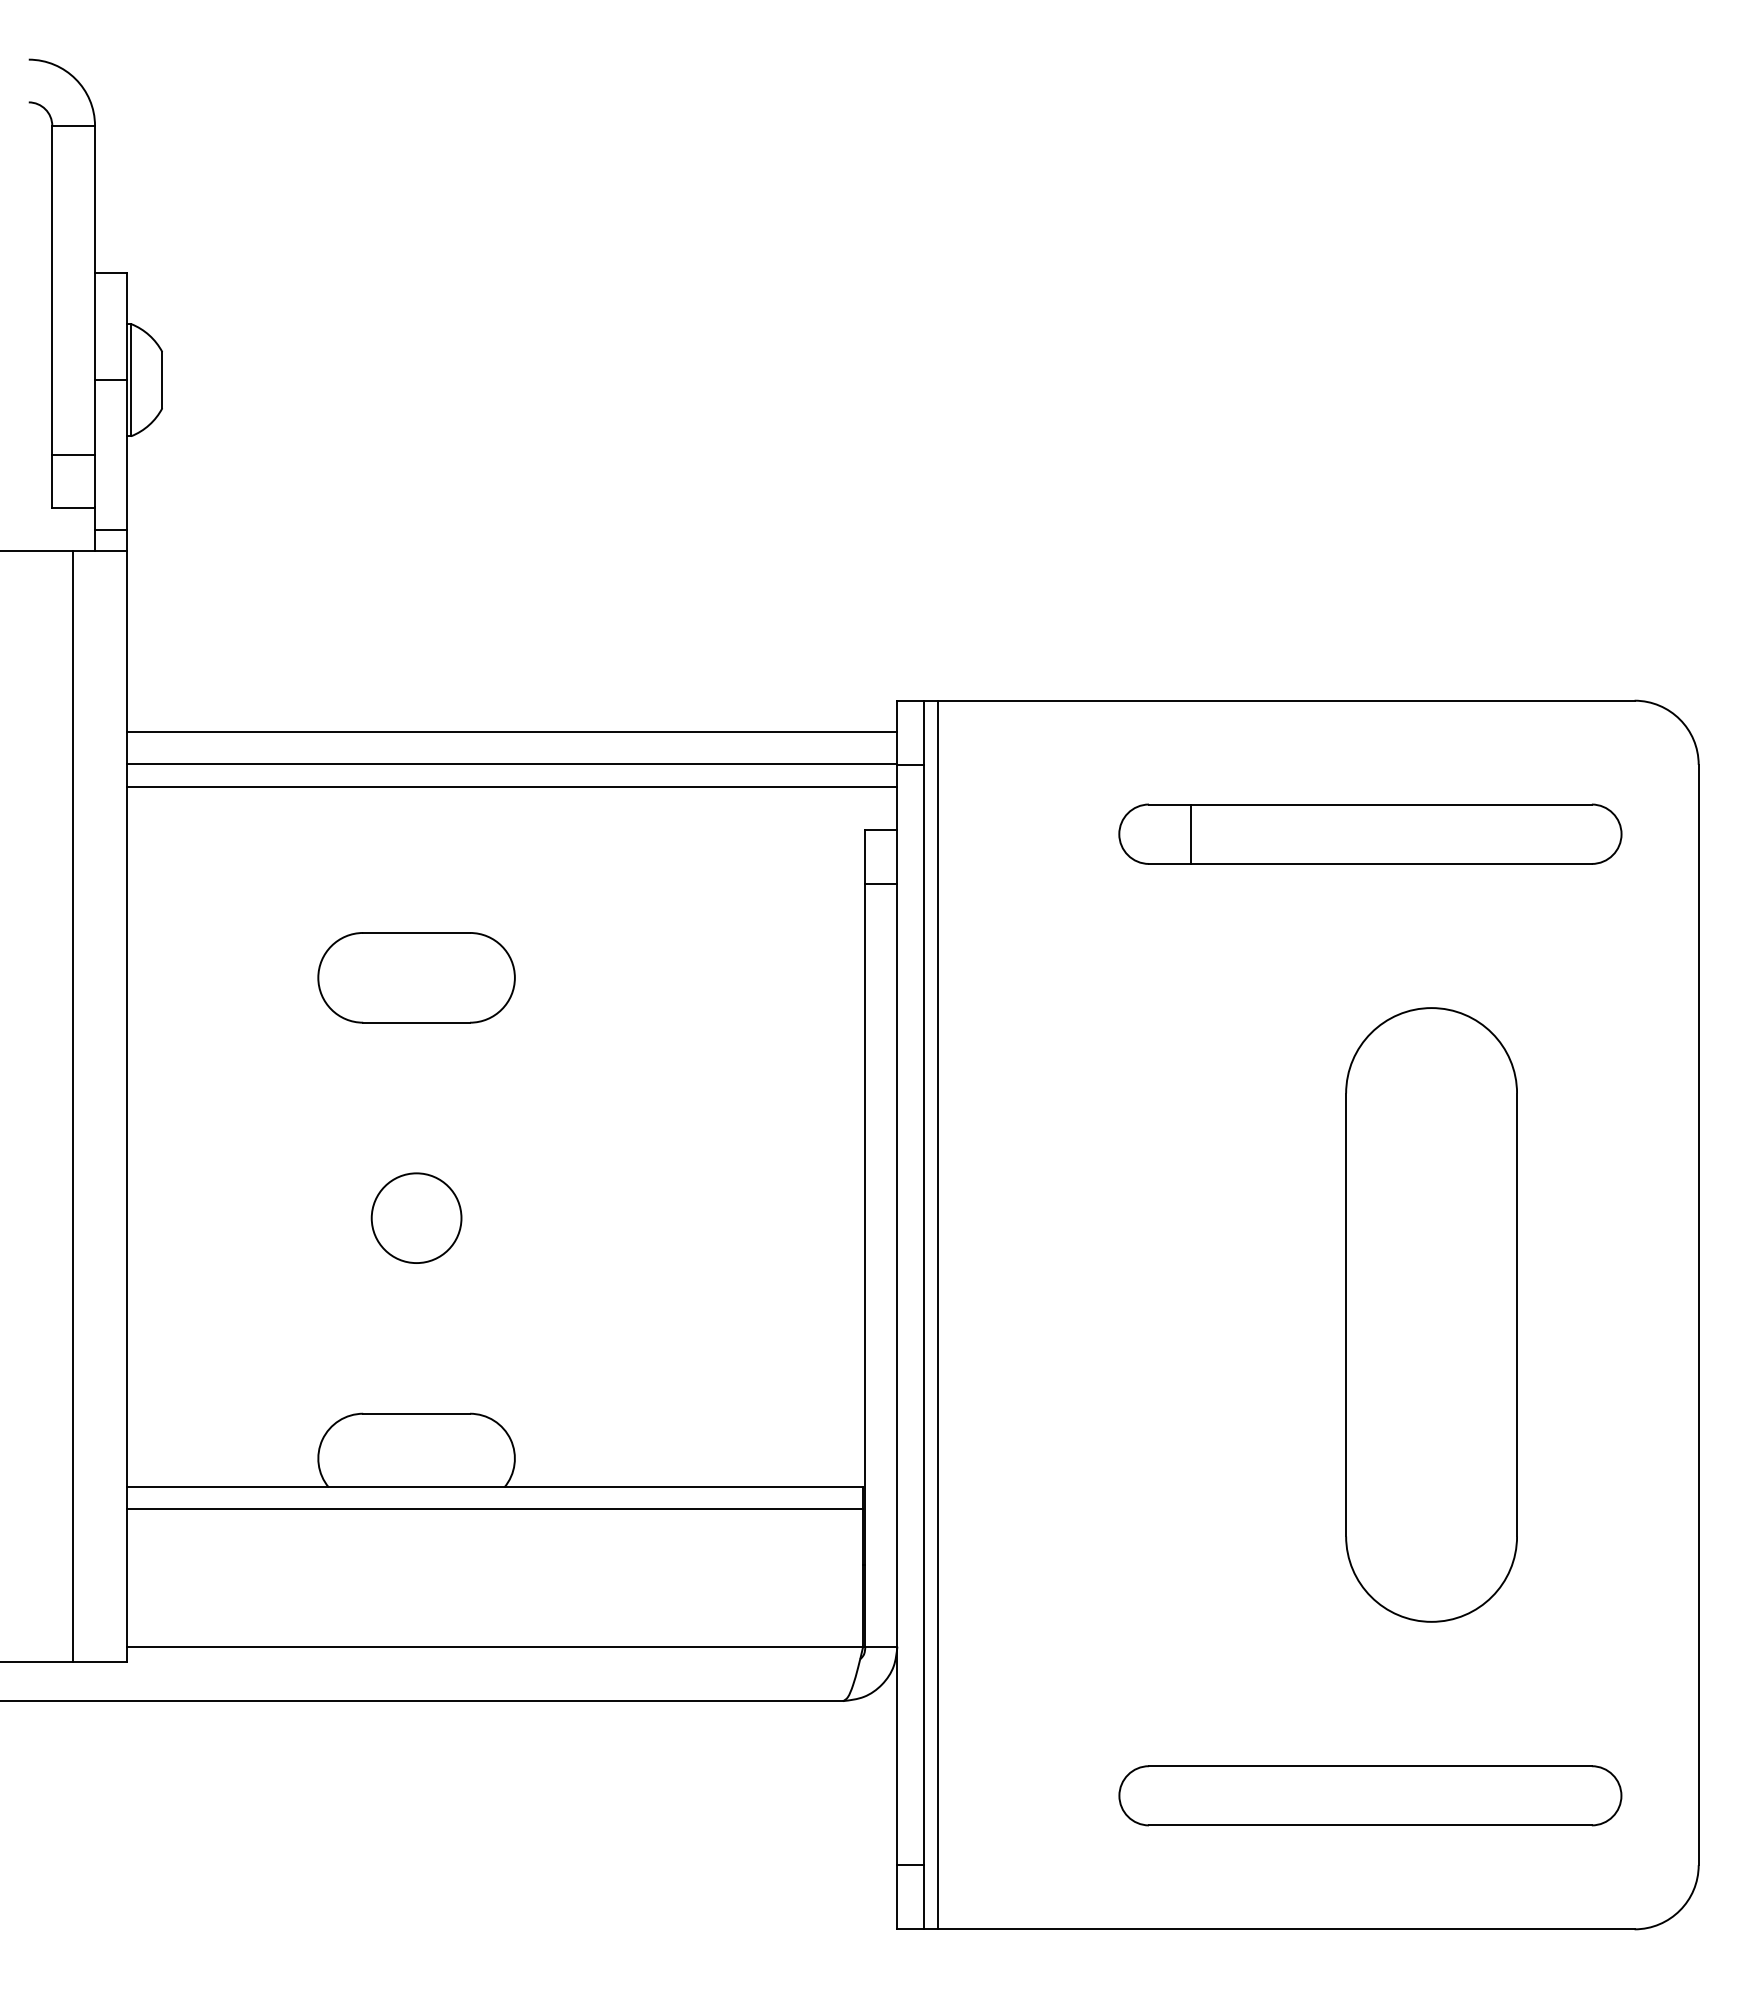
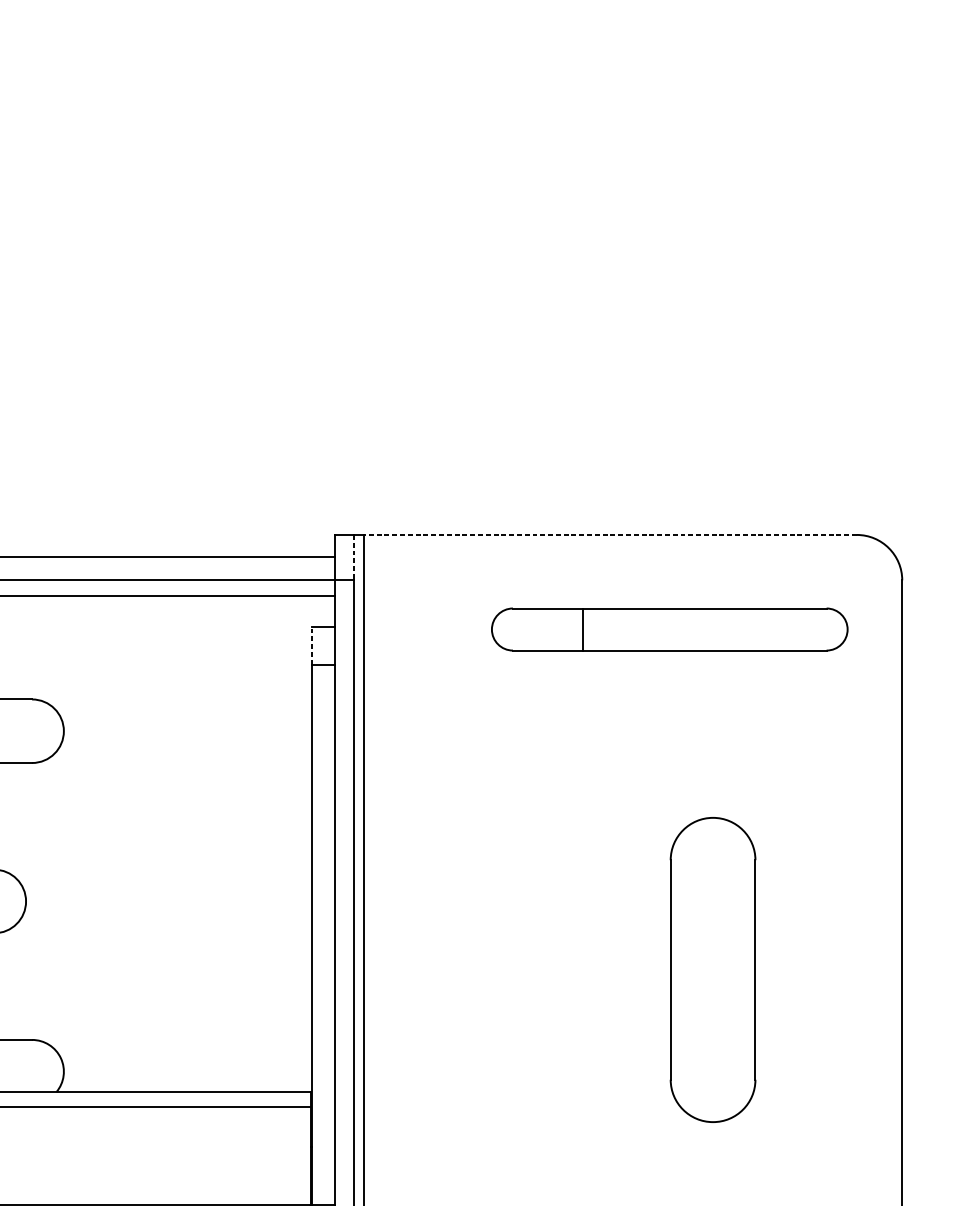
line: (1285, 700) -> (609, 534), solid -> dashed
line: (924, 733) -> (353, 558), solid -> dashed
line: (1191, 833) -> (583, 629), moved
line: (865, 857) -> (312, 646), solid -> dashed
part: (1431, 1314) -> (713, 969), size x0.7

